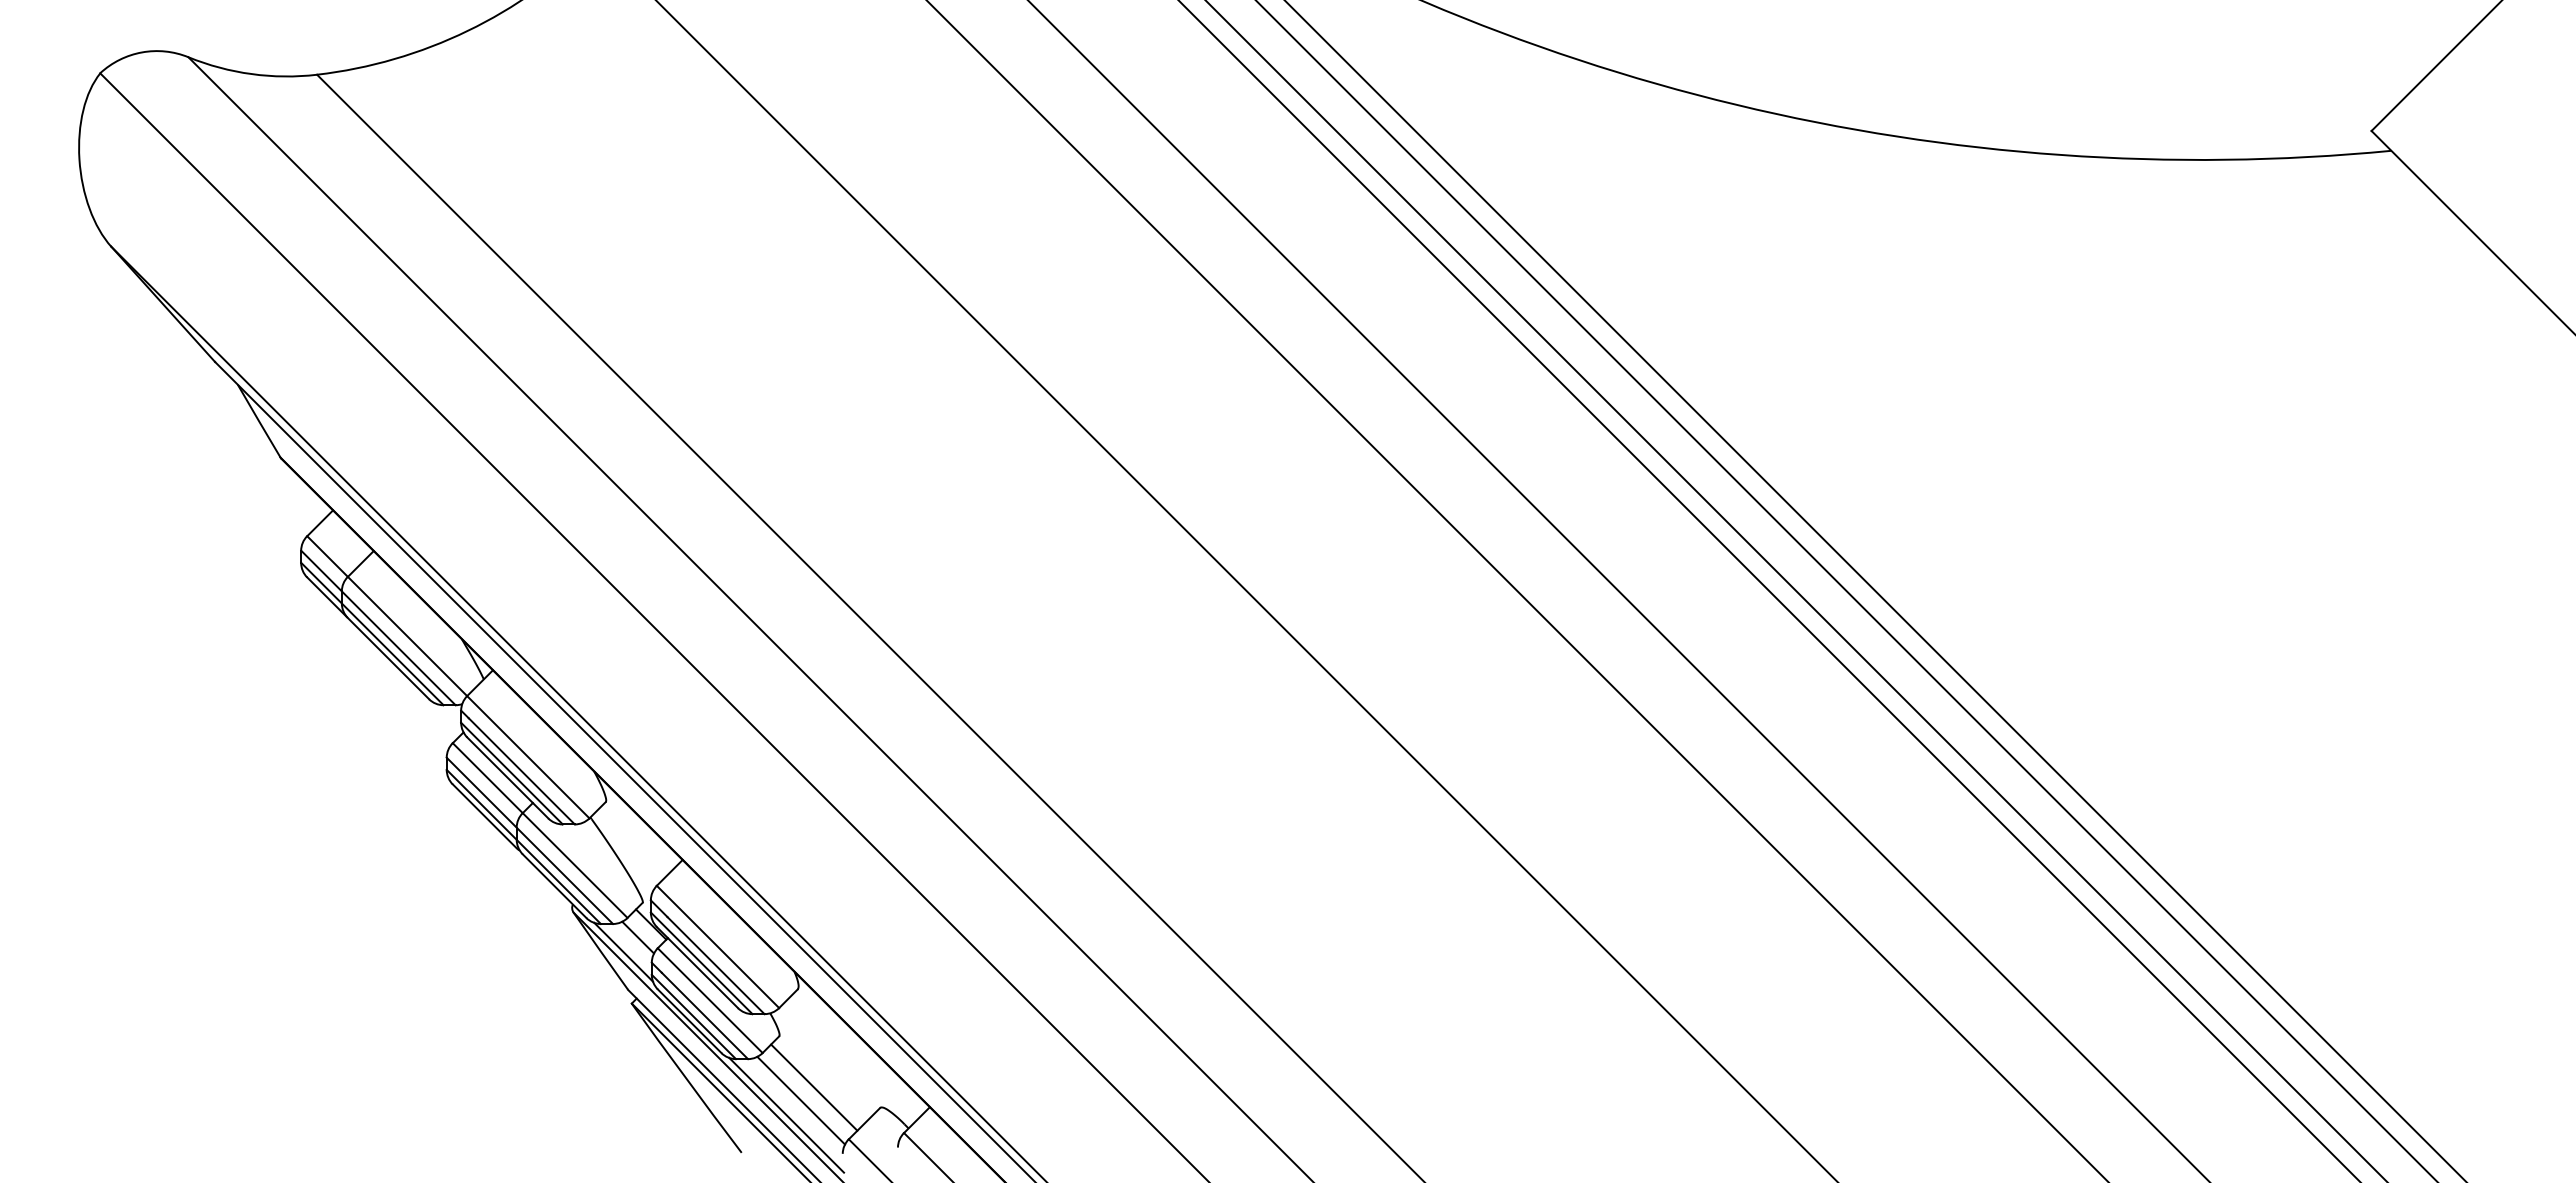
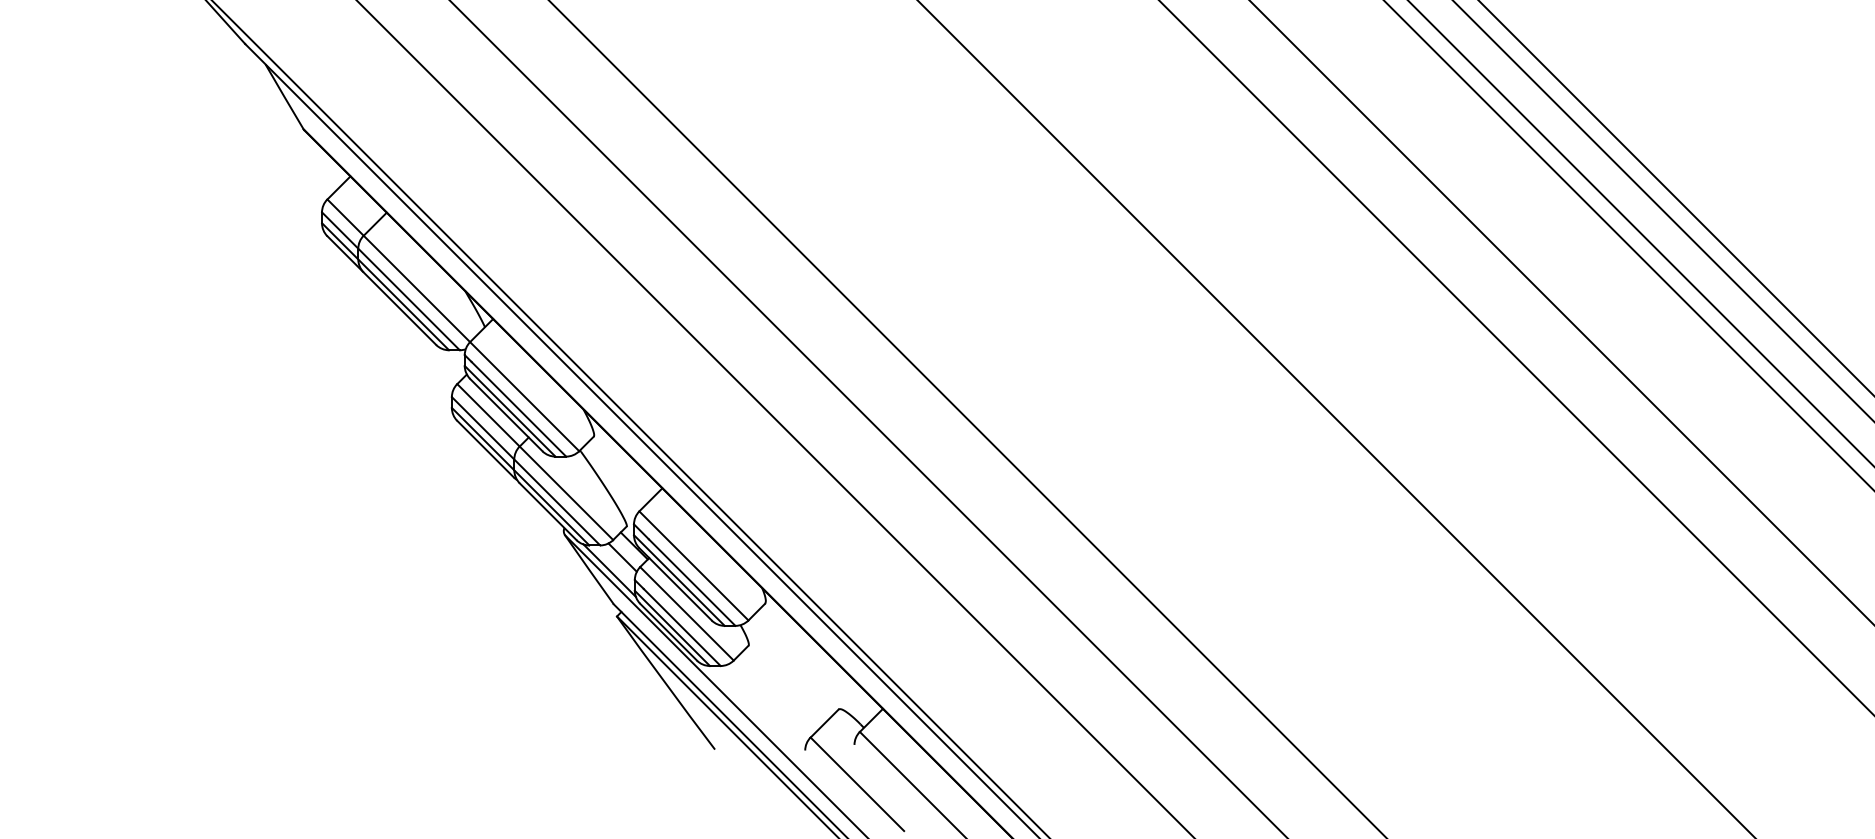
line: (814, 1087) -> (780, 691), removed
line: (801, 1100) -> (768, 702), removed
line: (786, 1114) -> (755, 715), removed

